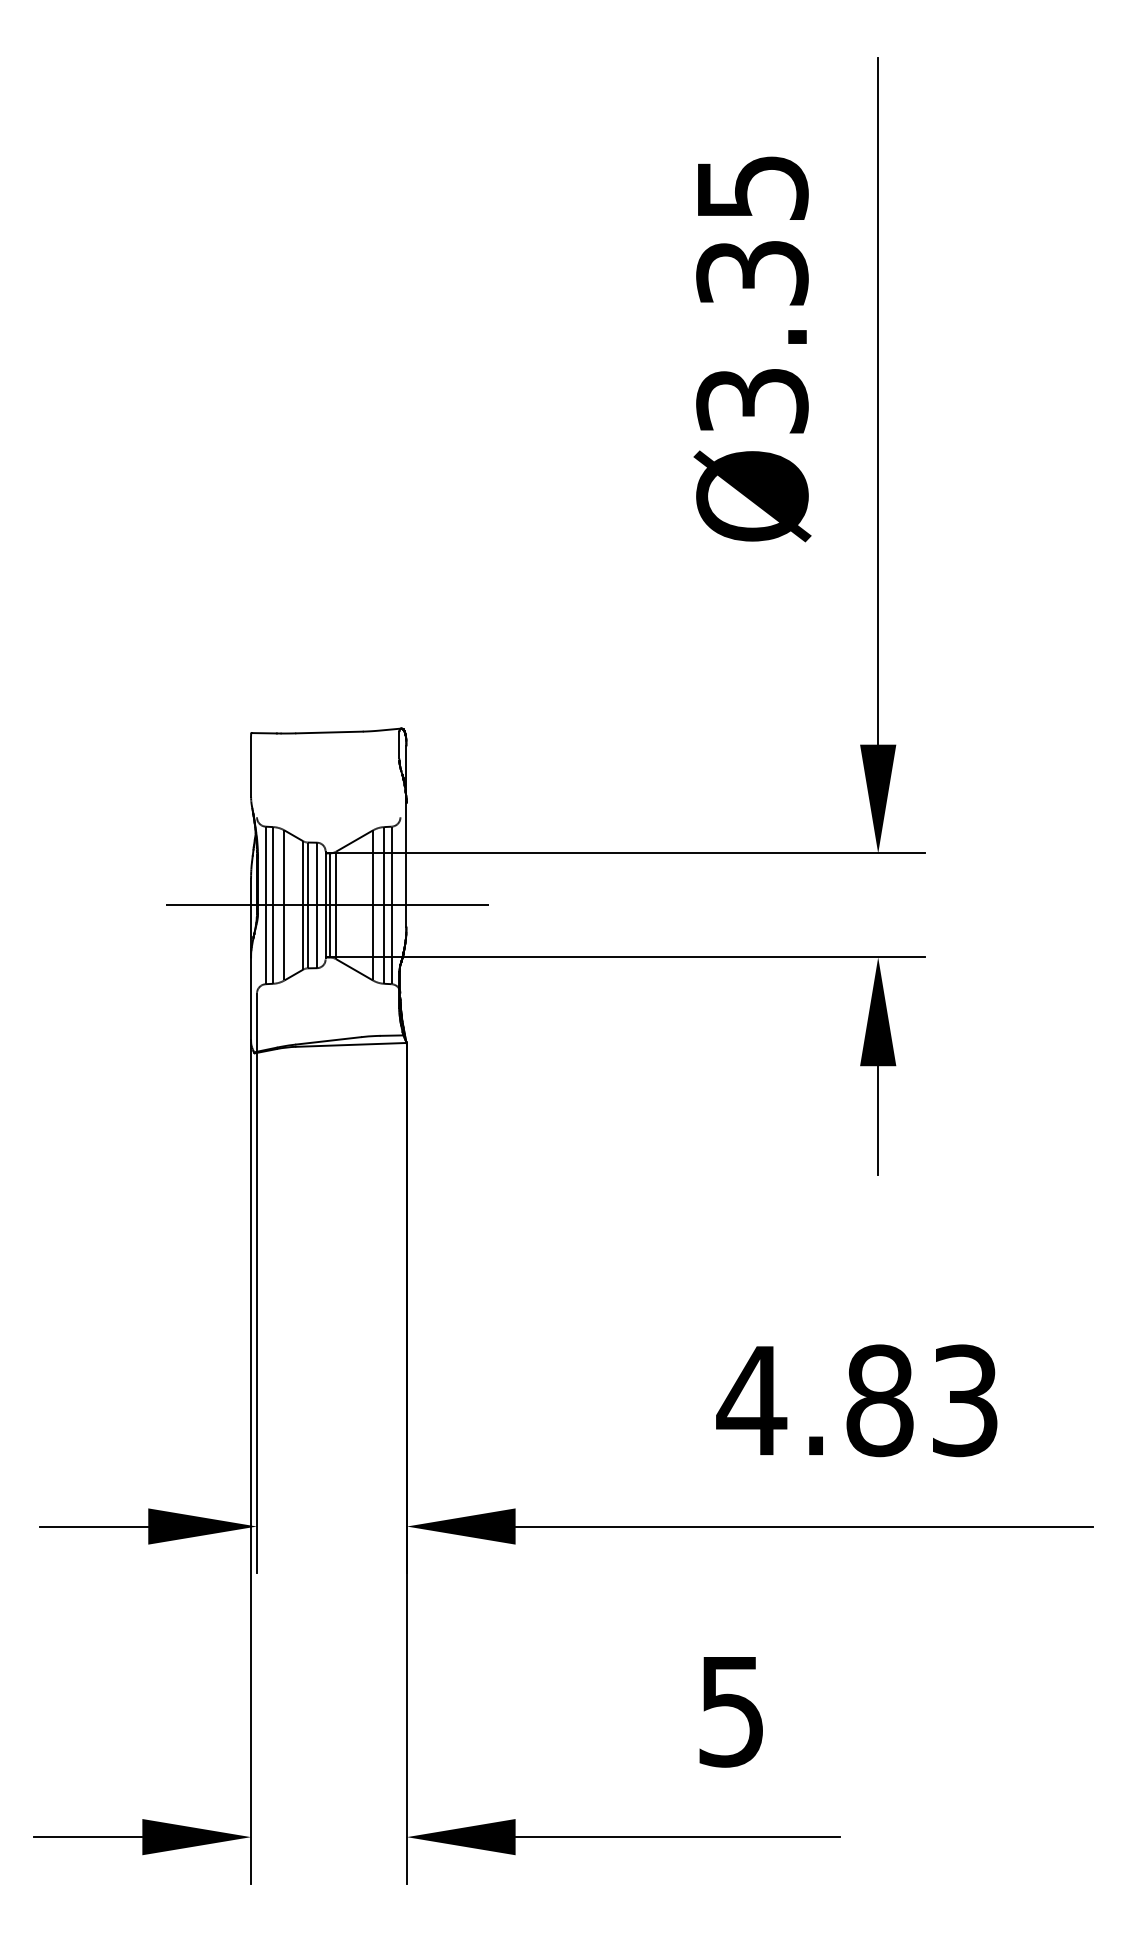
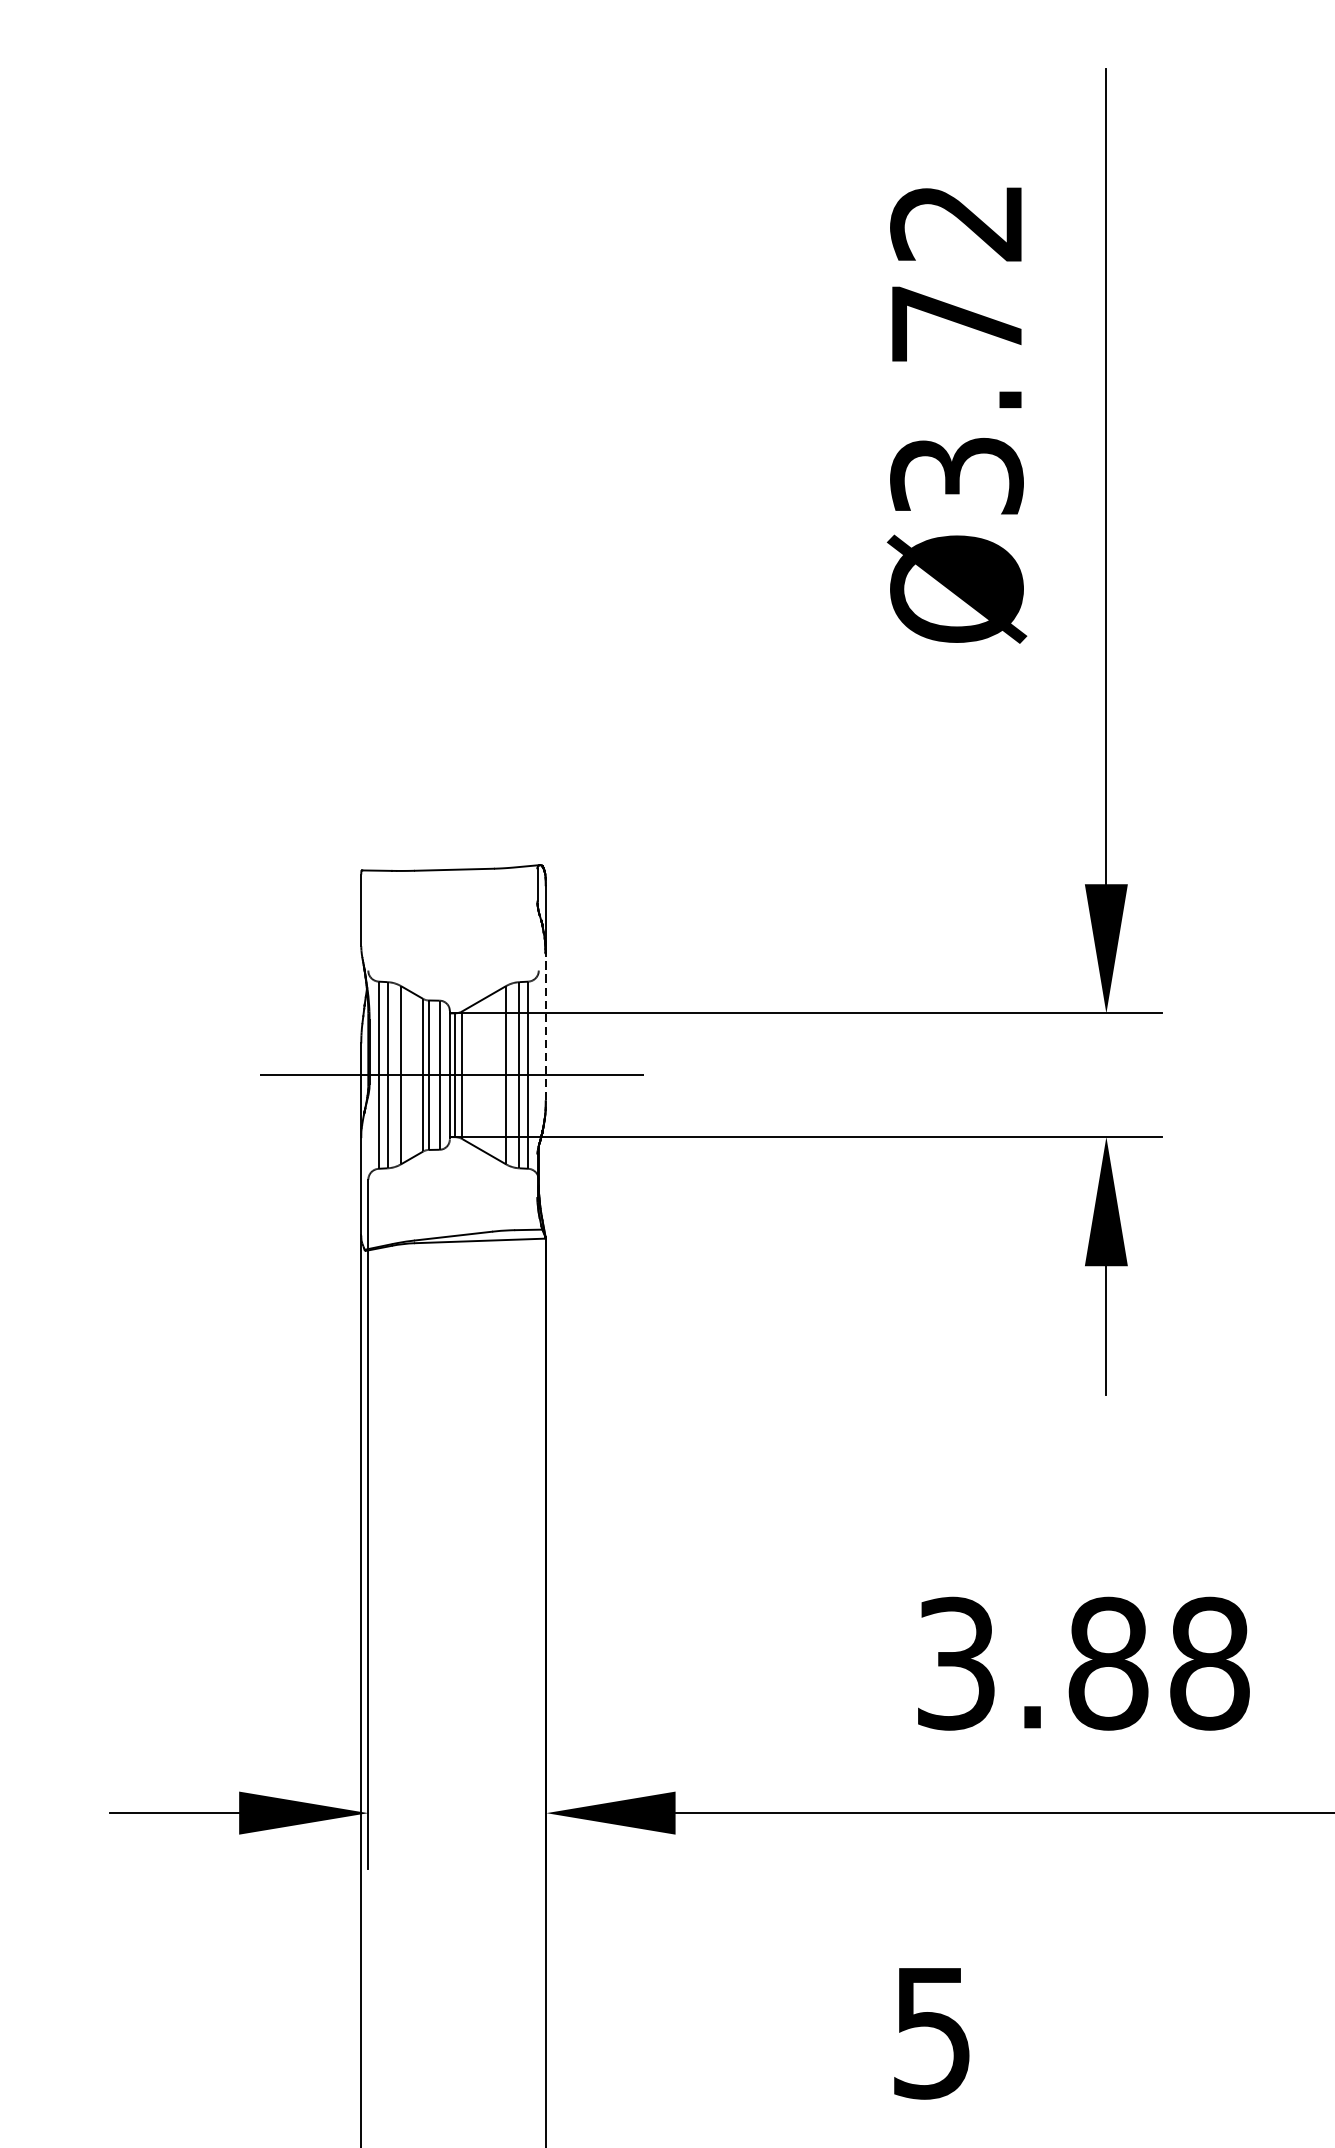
text: (752, 230) -> (957, 273), Ø3.35 -> Ø3.72
line: (406, 864) -> (545, 1026), solid -> dashed
text: (857, 1400) -> (1081, 1663), 4.83 -> 3.88

